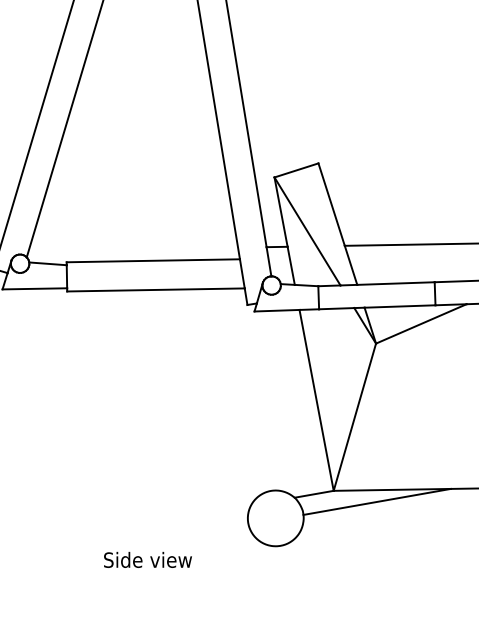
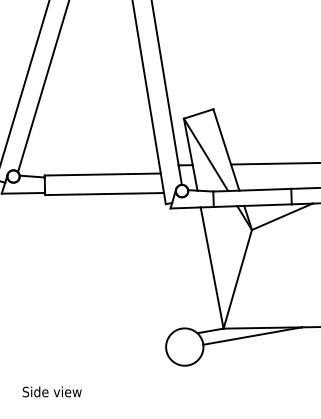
text: (146, 559) -> (51, 391), moved

